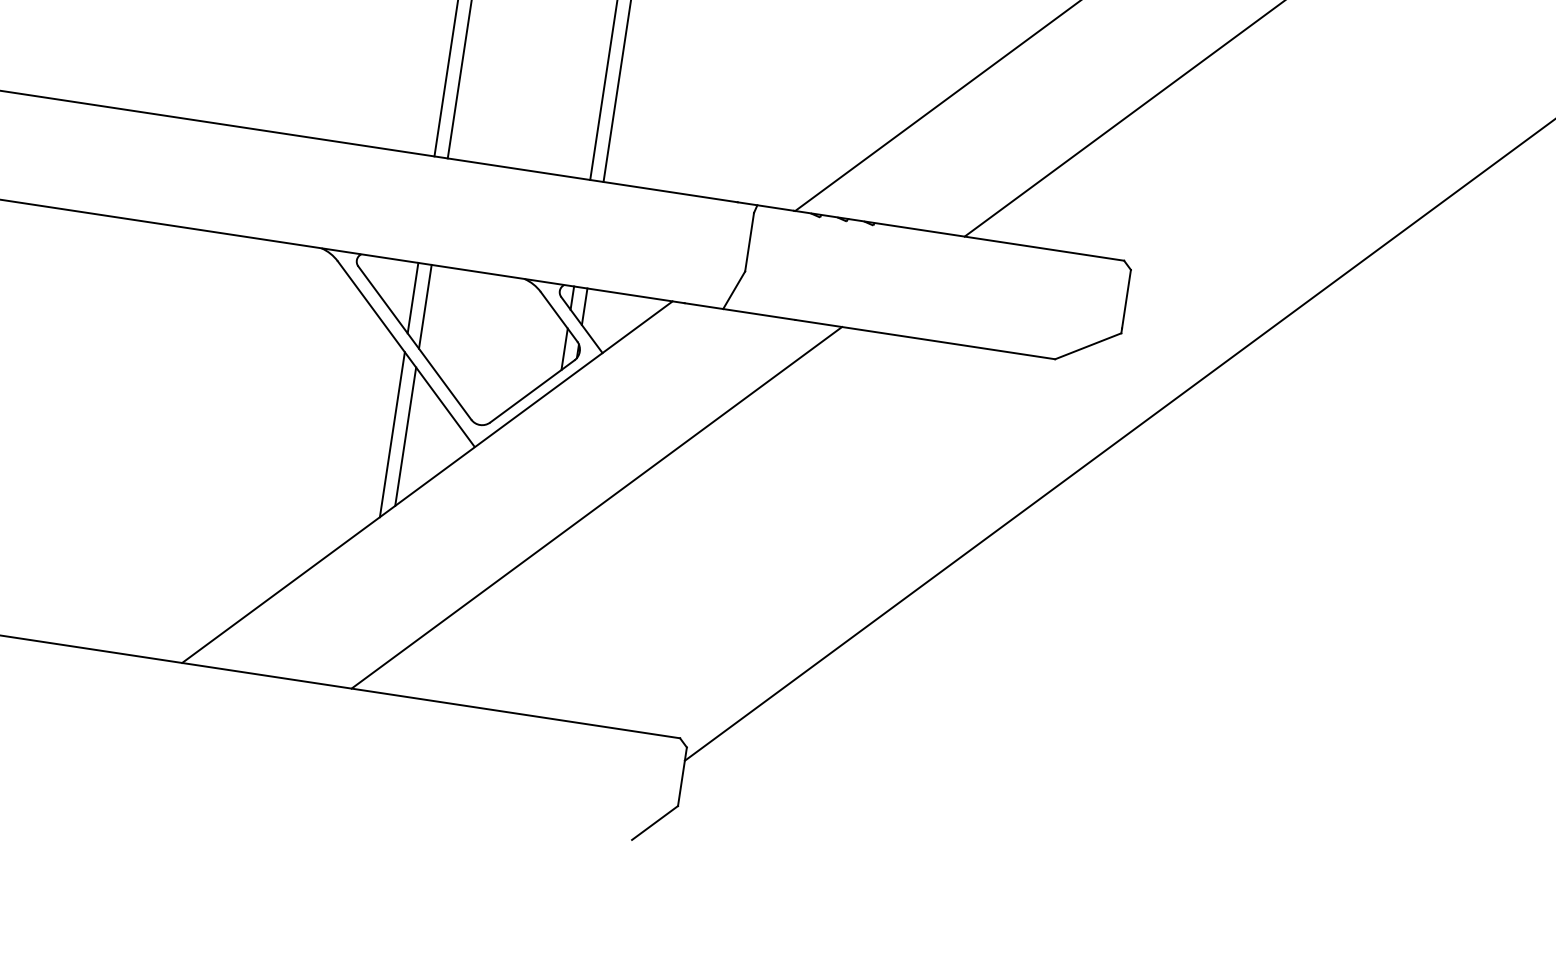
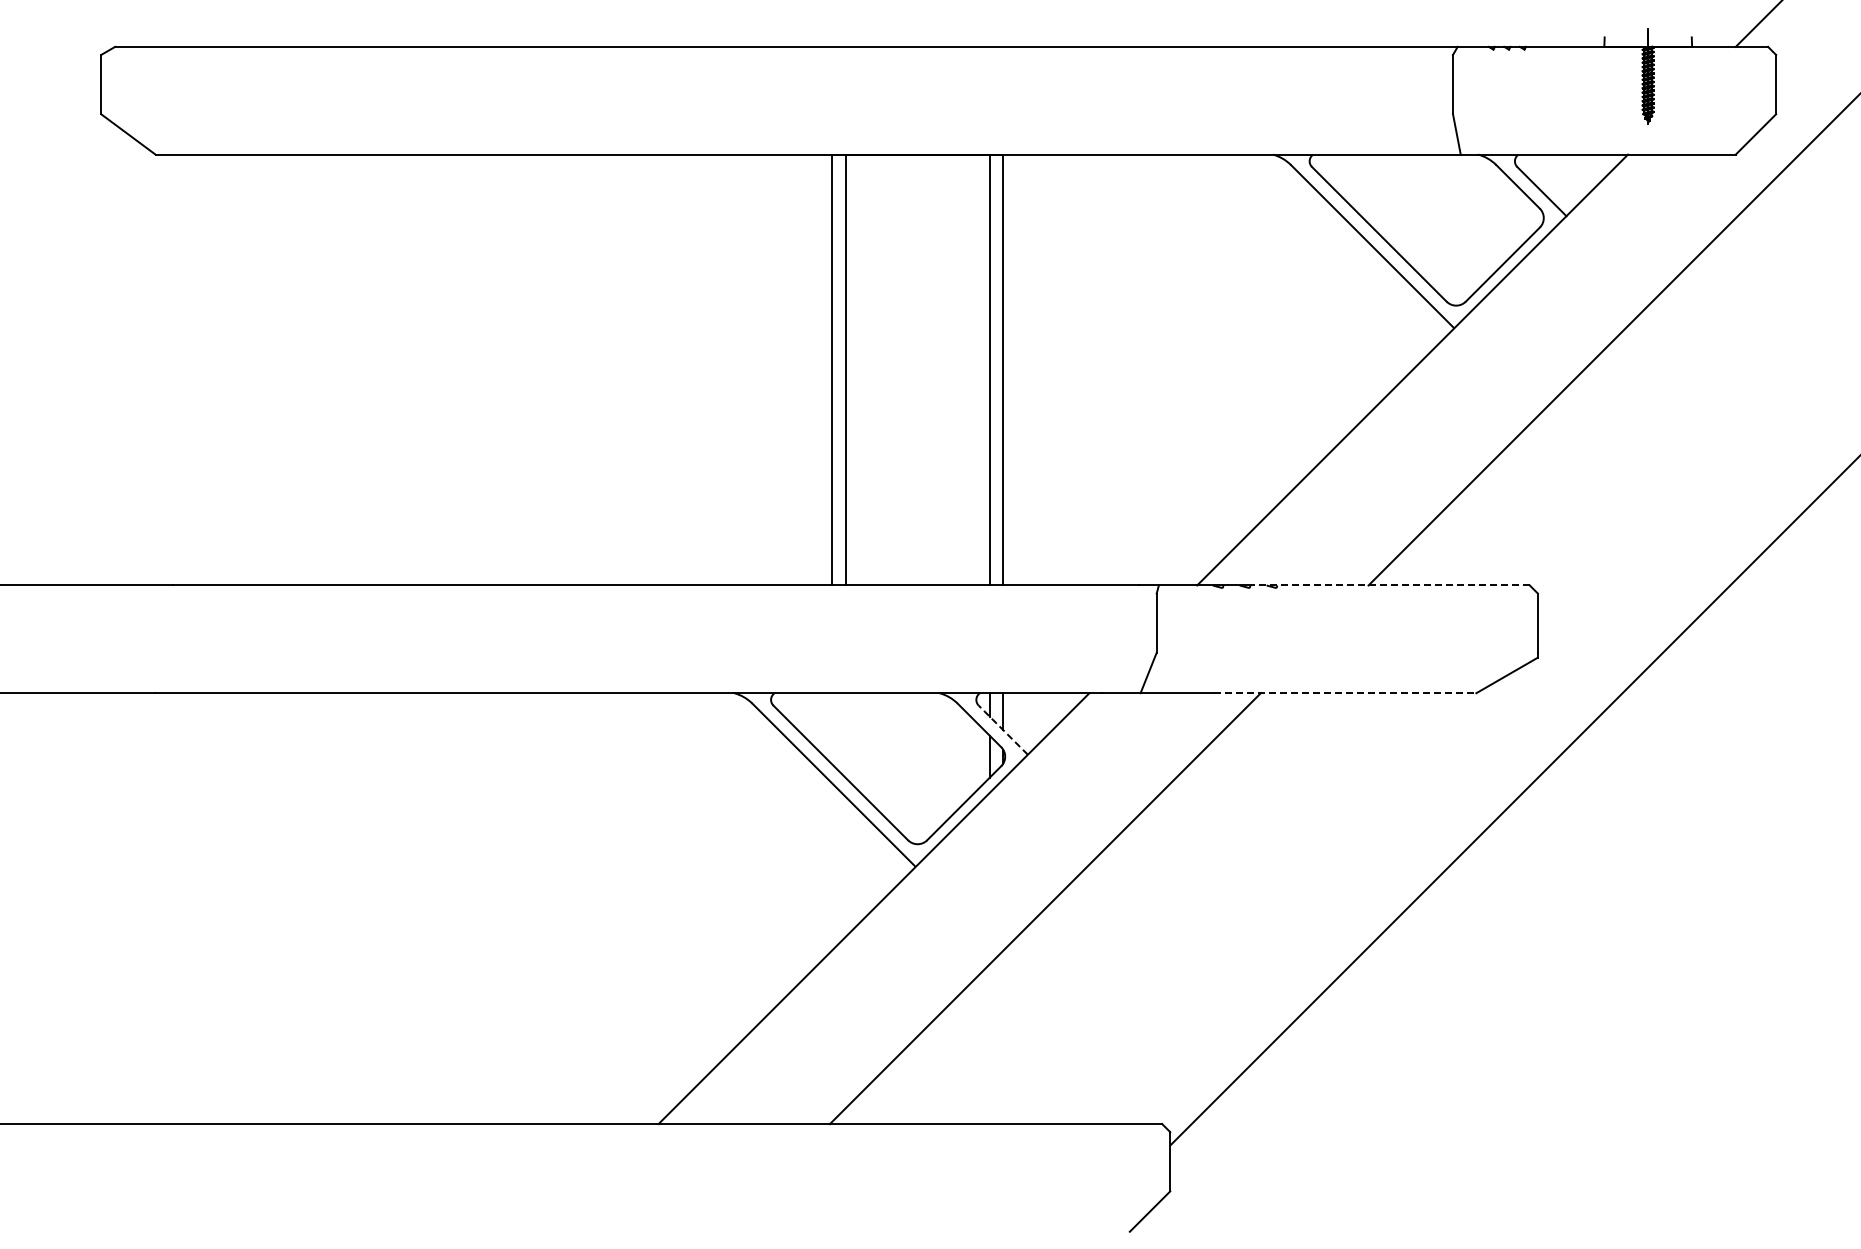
line: (985, 239) -> (1389, 585), solid -> dashed
line: (413, 297) -> (832, 728), removed
line: (425, 306) -> (845, 735), removed
line: (582, 325) -> (1003, 730), solid -> dashed
line: (925, 339) -> (1345, 693), solid -> dashed
line: (392, 434) -> (832, 866), removed
line: (405, 436) -> (845, 866), removed

